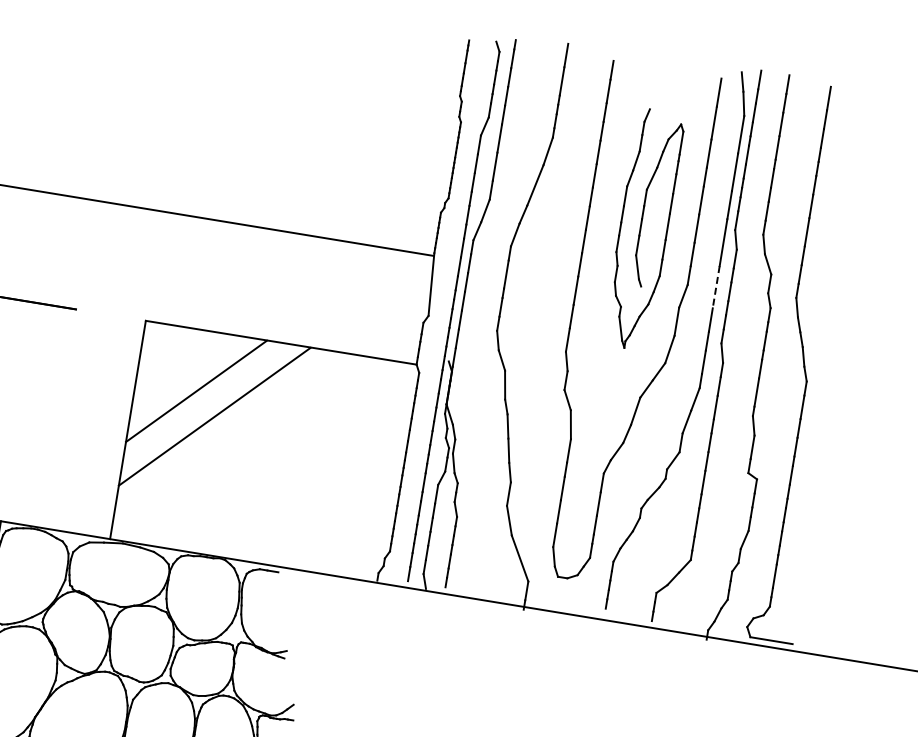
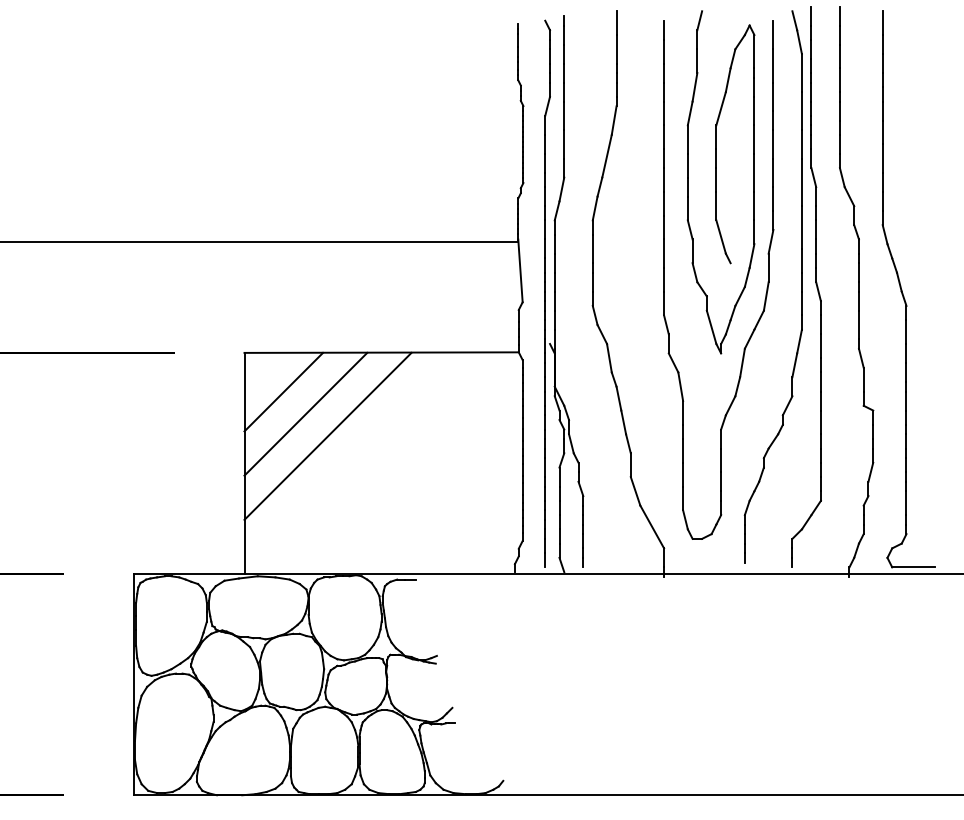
part: (643, 229) -> (720, 182), size x1.43
line: (715, 288) -> (801, 228), dashed -> solid
line: (178, 365) -> (283, 391), added

